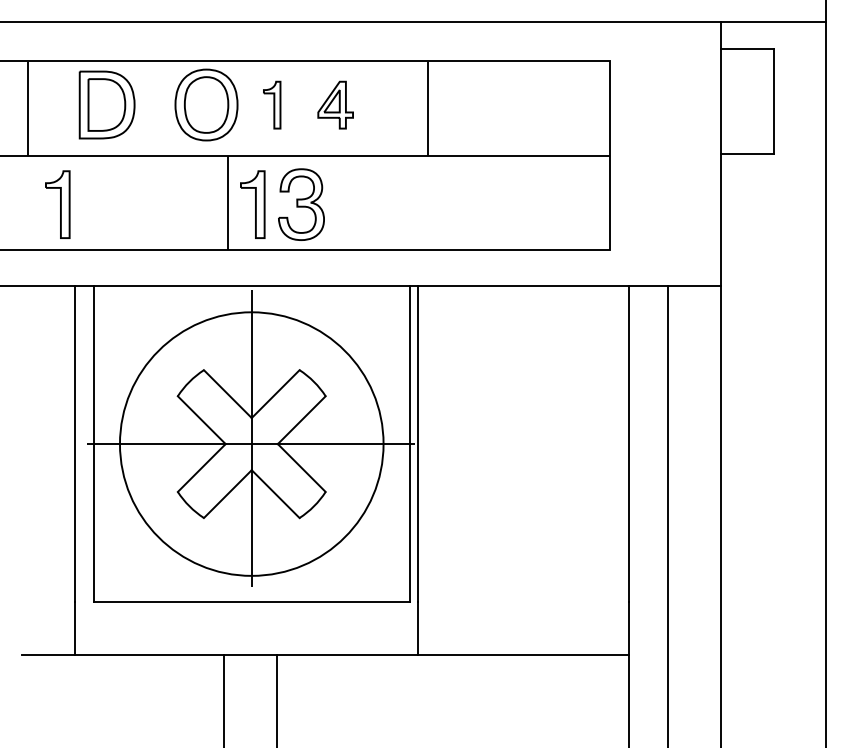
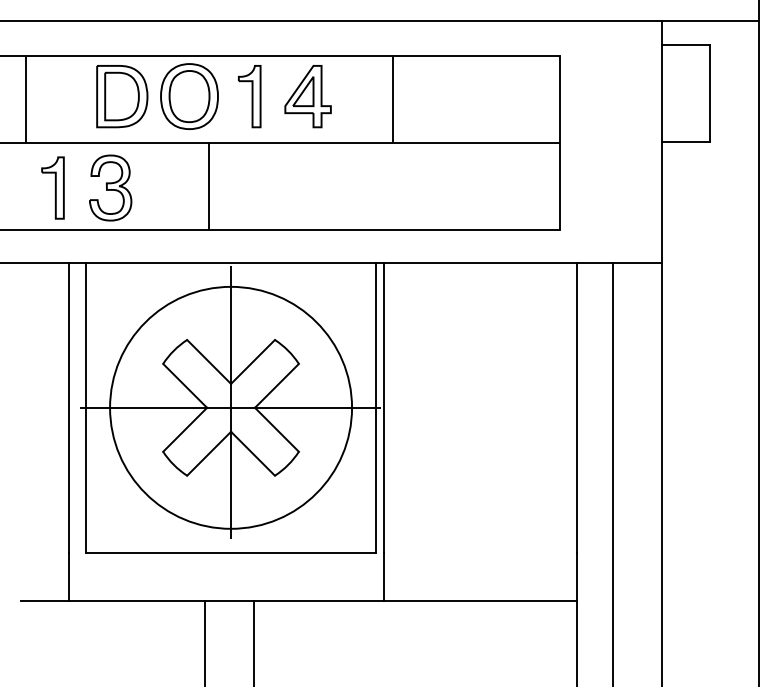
part: (107, 104) -> (122, 96), moved
part: (271, 104) -> (249, 96), size x1.43
part: (335, 104) -> (307, 96), size x1.43
part: (252, 204) -> (231, 187), removed
part: (301, 204) -> (110, 187), moved

